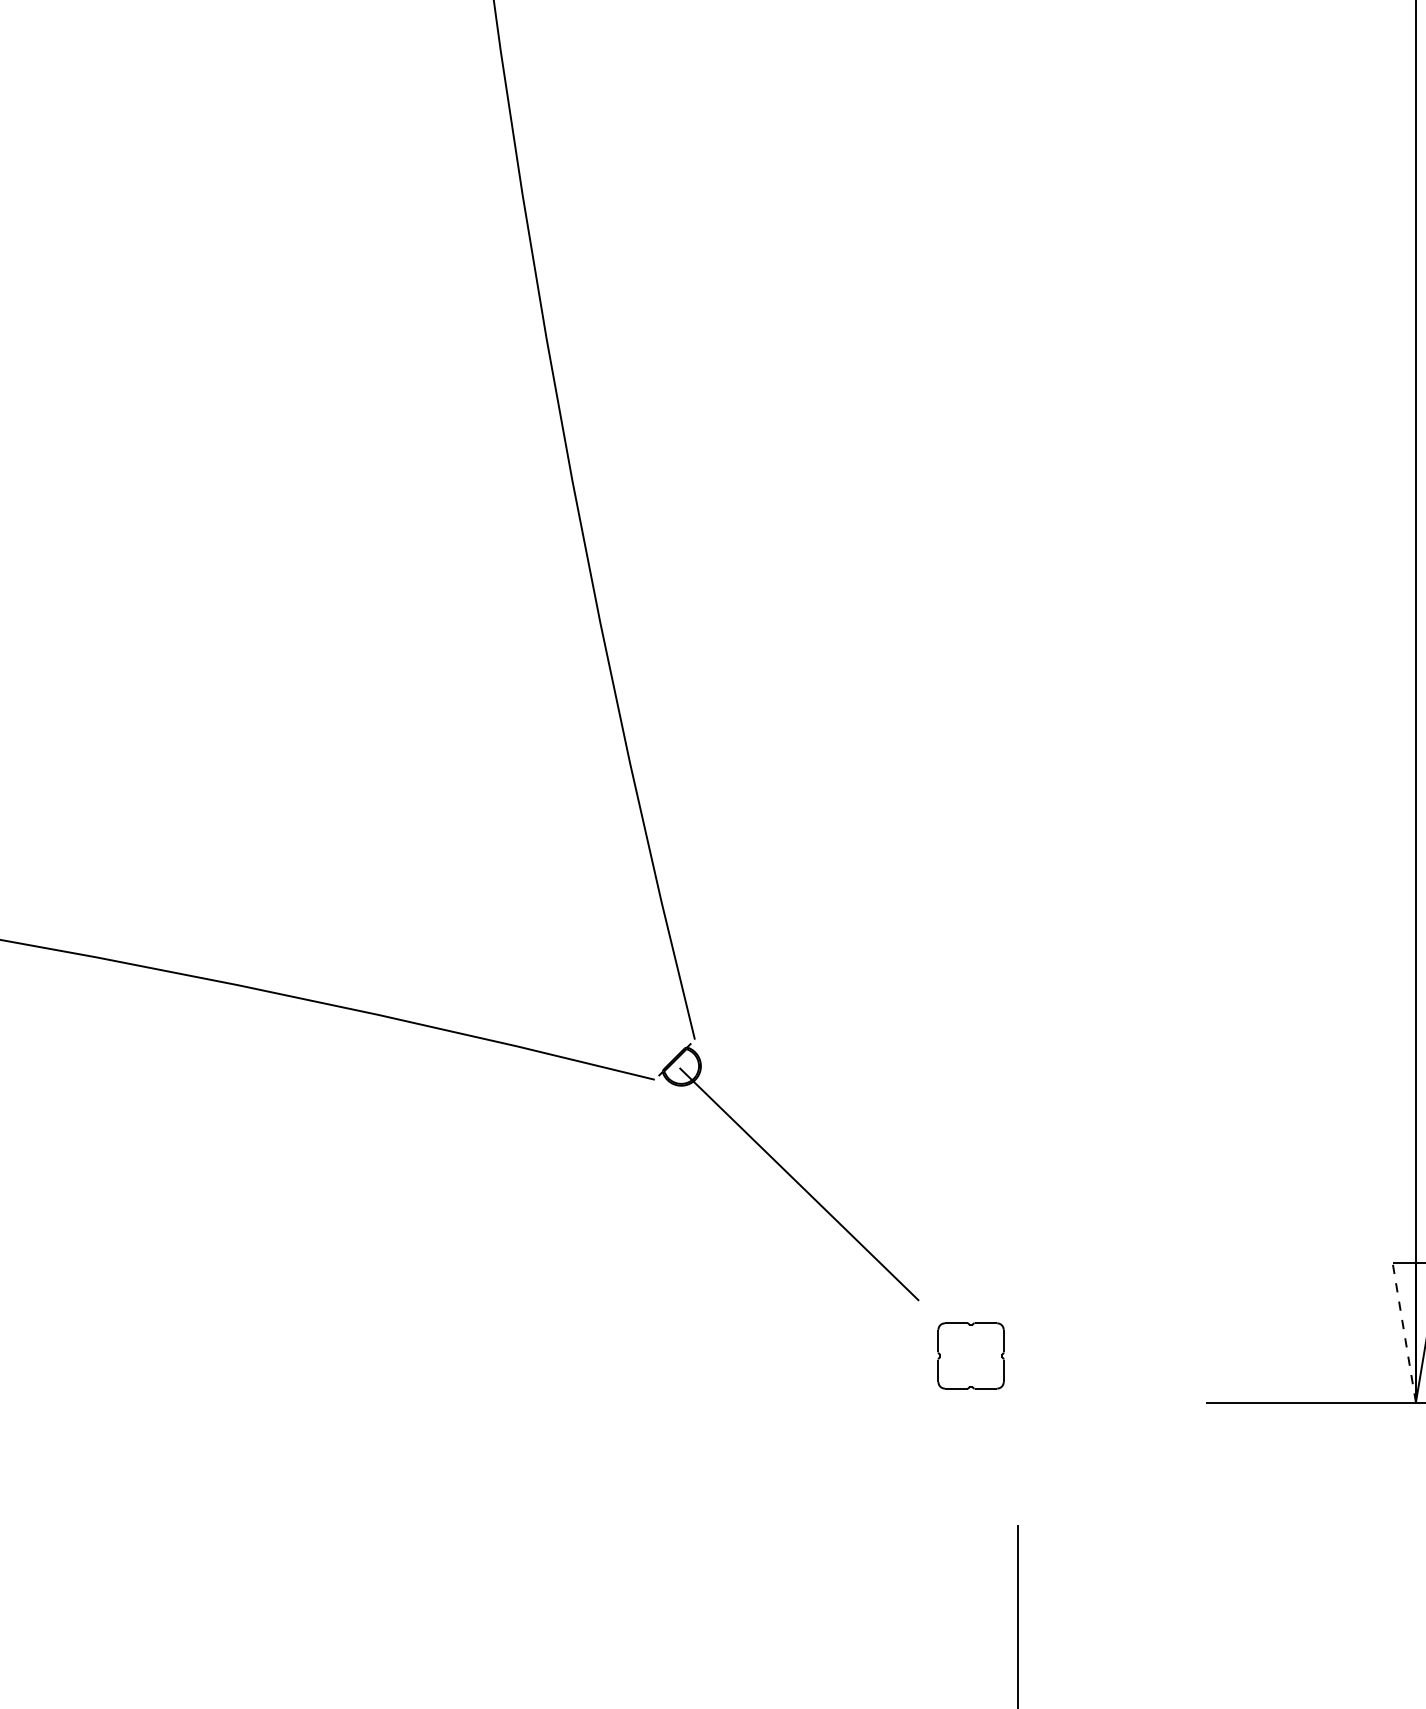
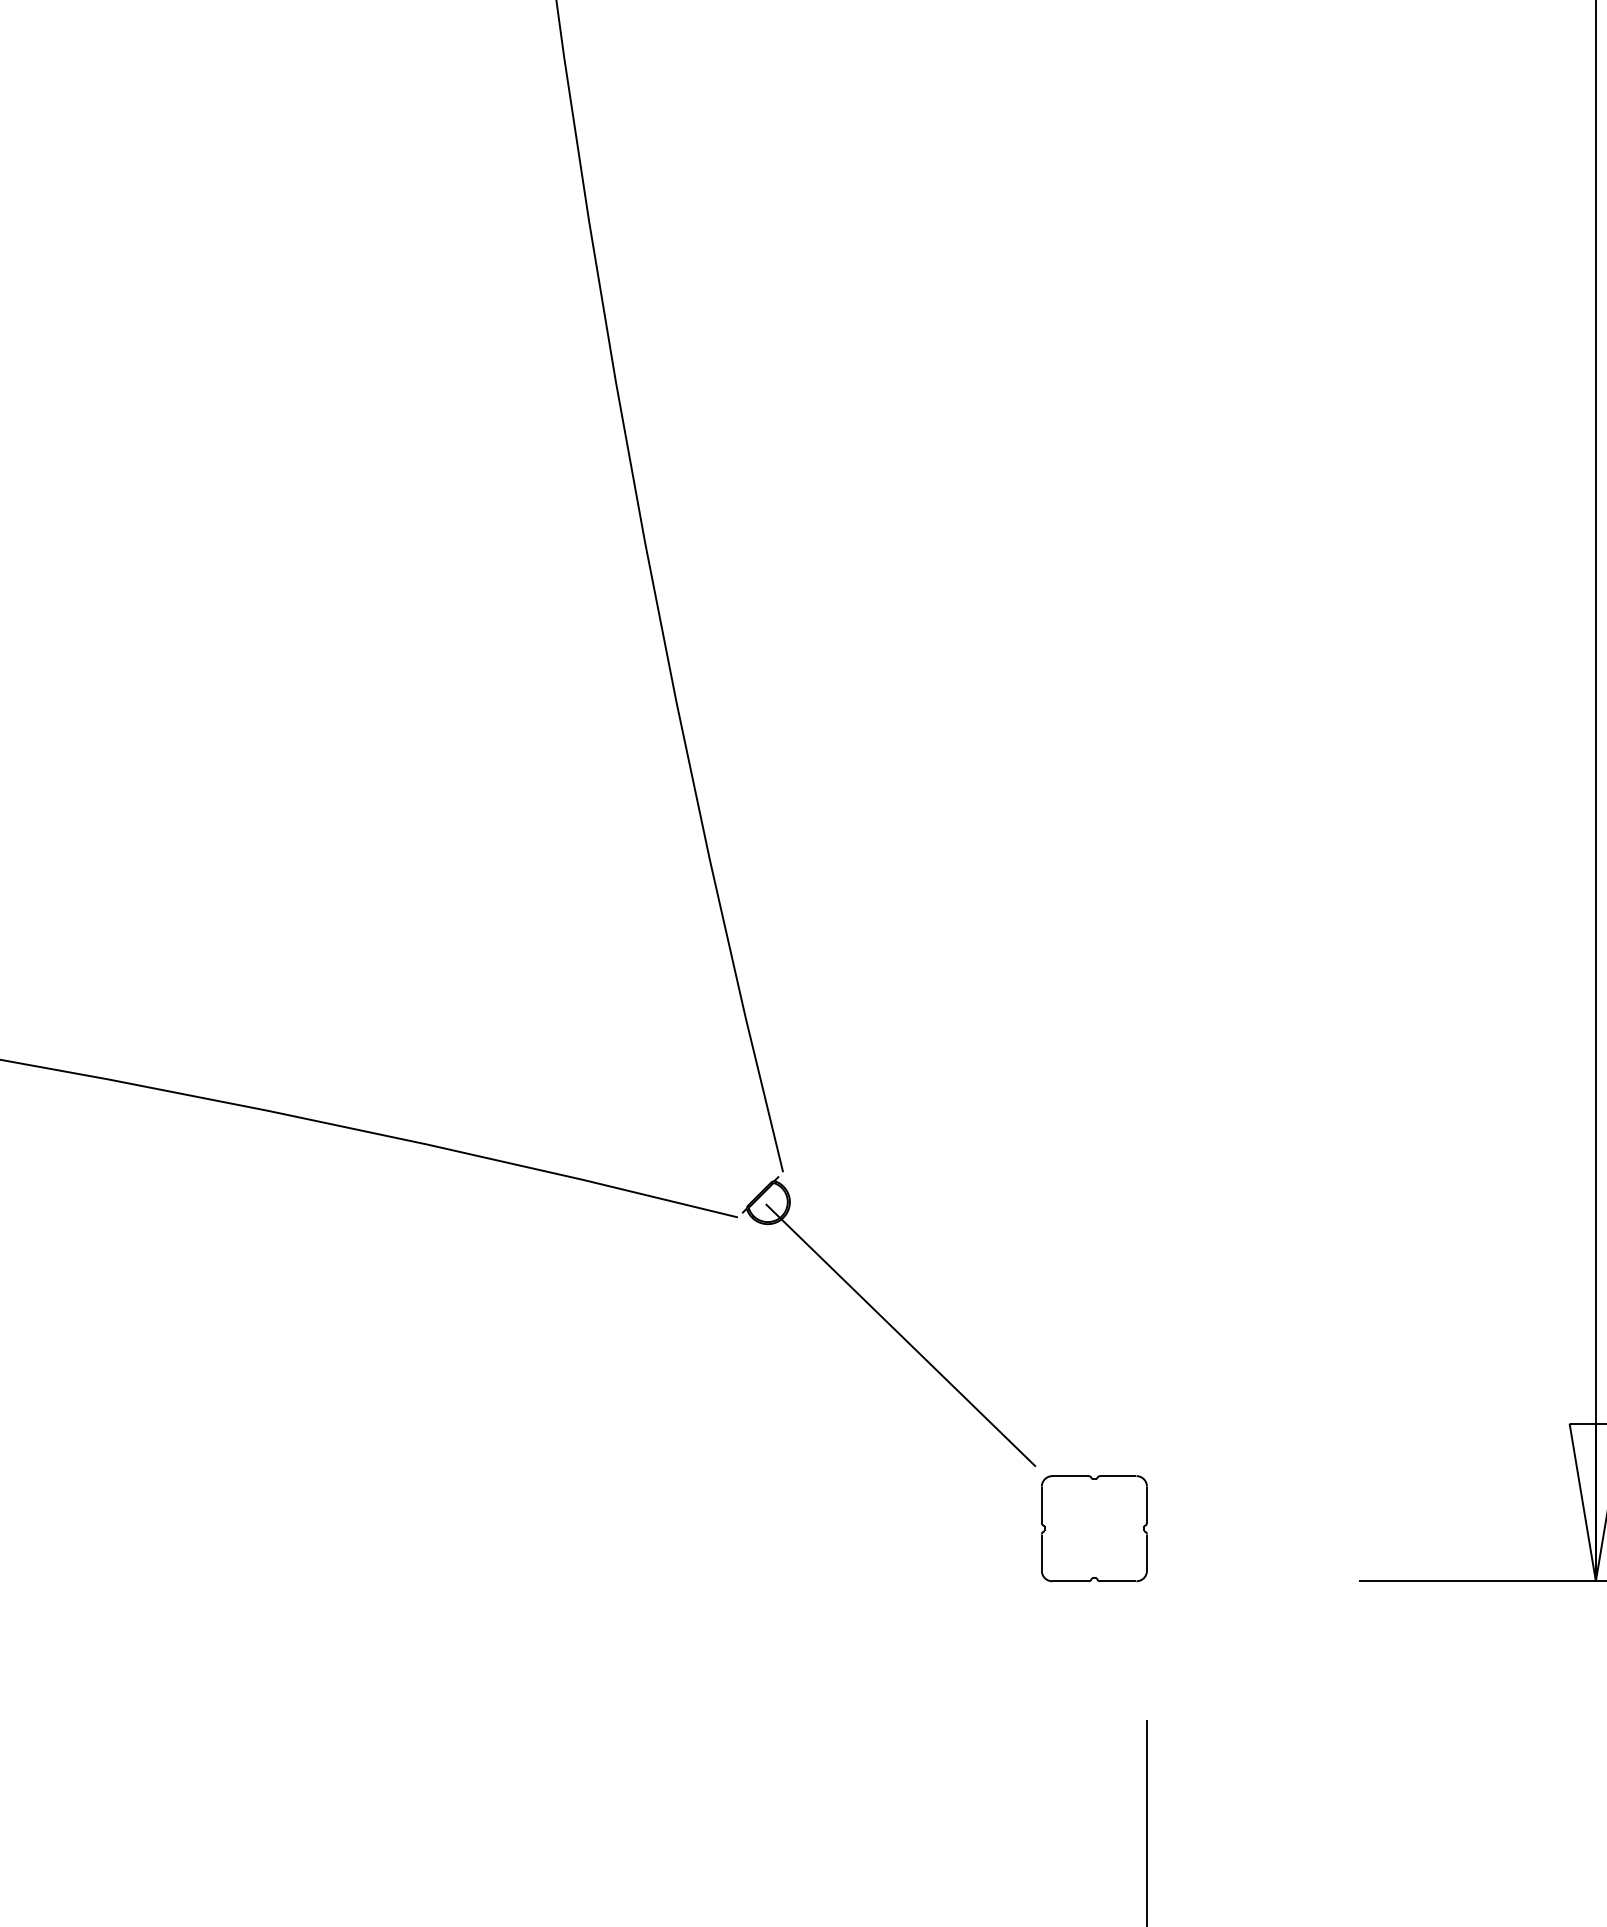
line: (1404, 1332) -> (1582, 1502), dashed -> solid
part: (971, 1355) -> (1094, 1528), size x1.43

